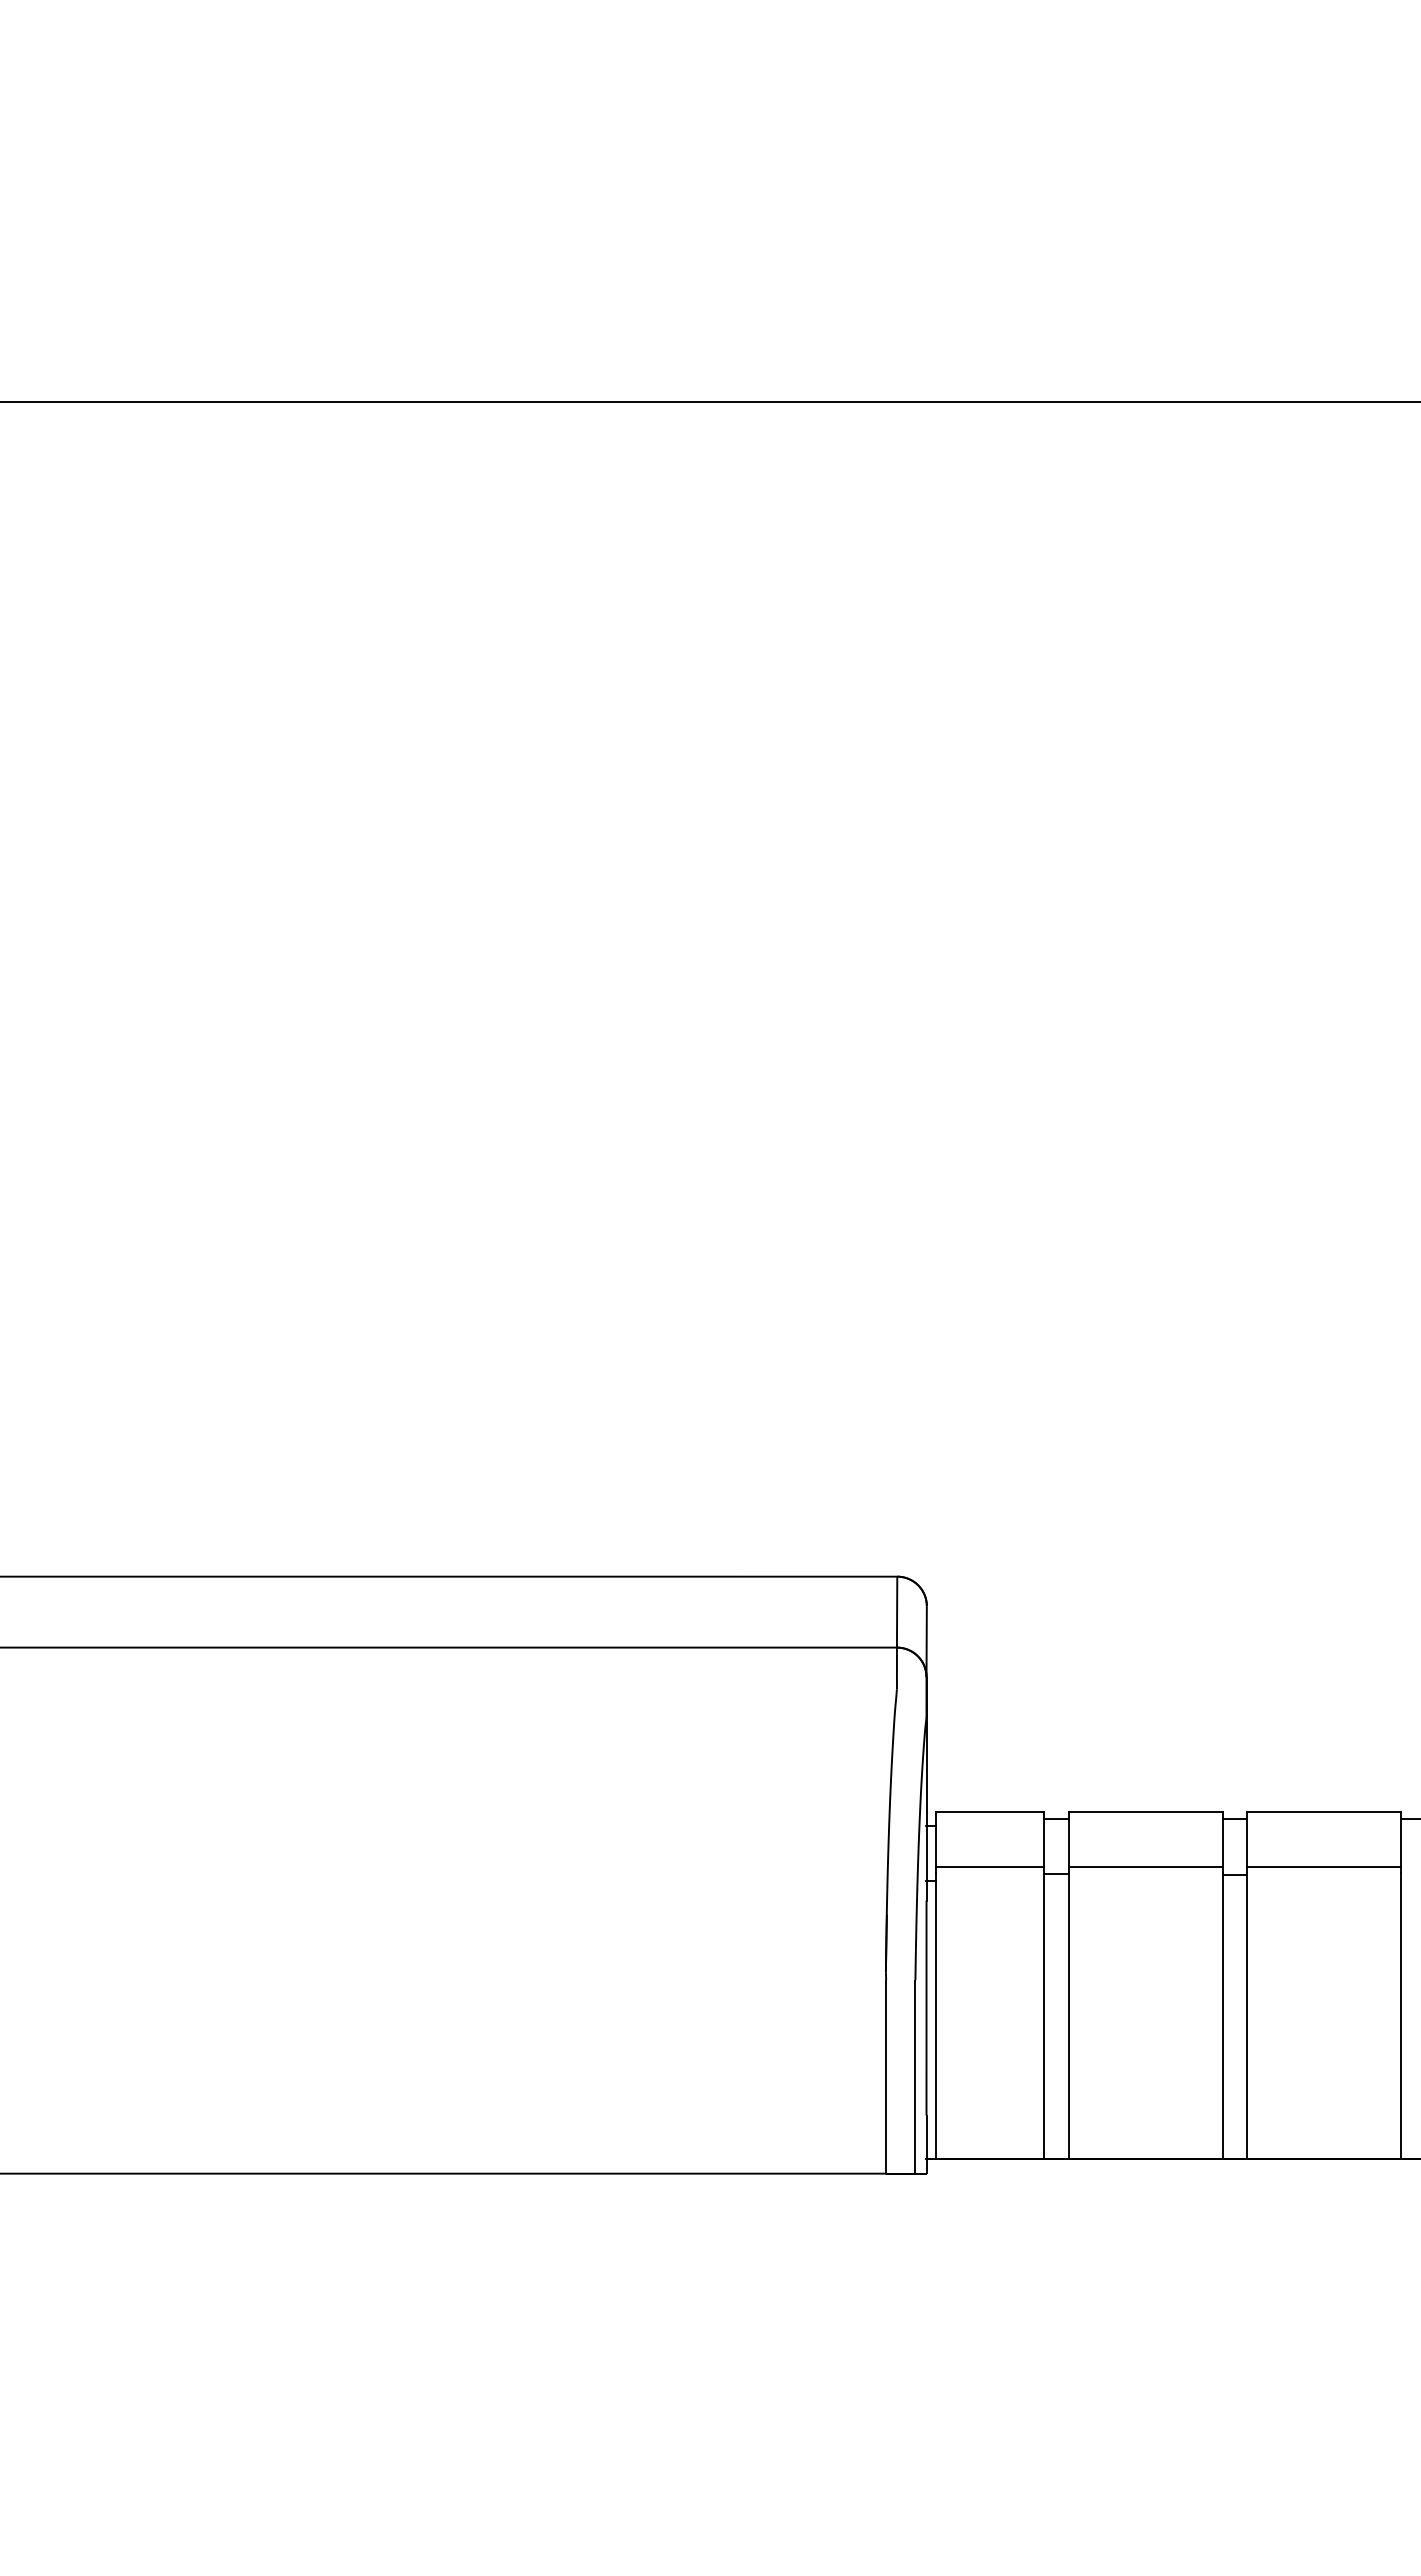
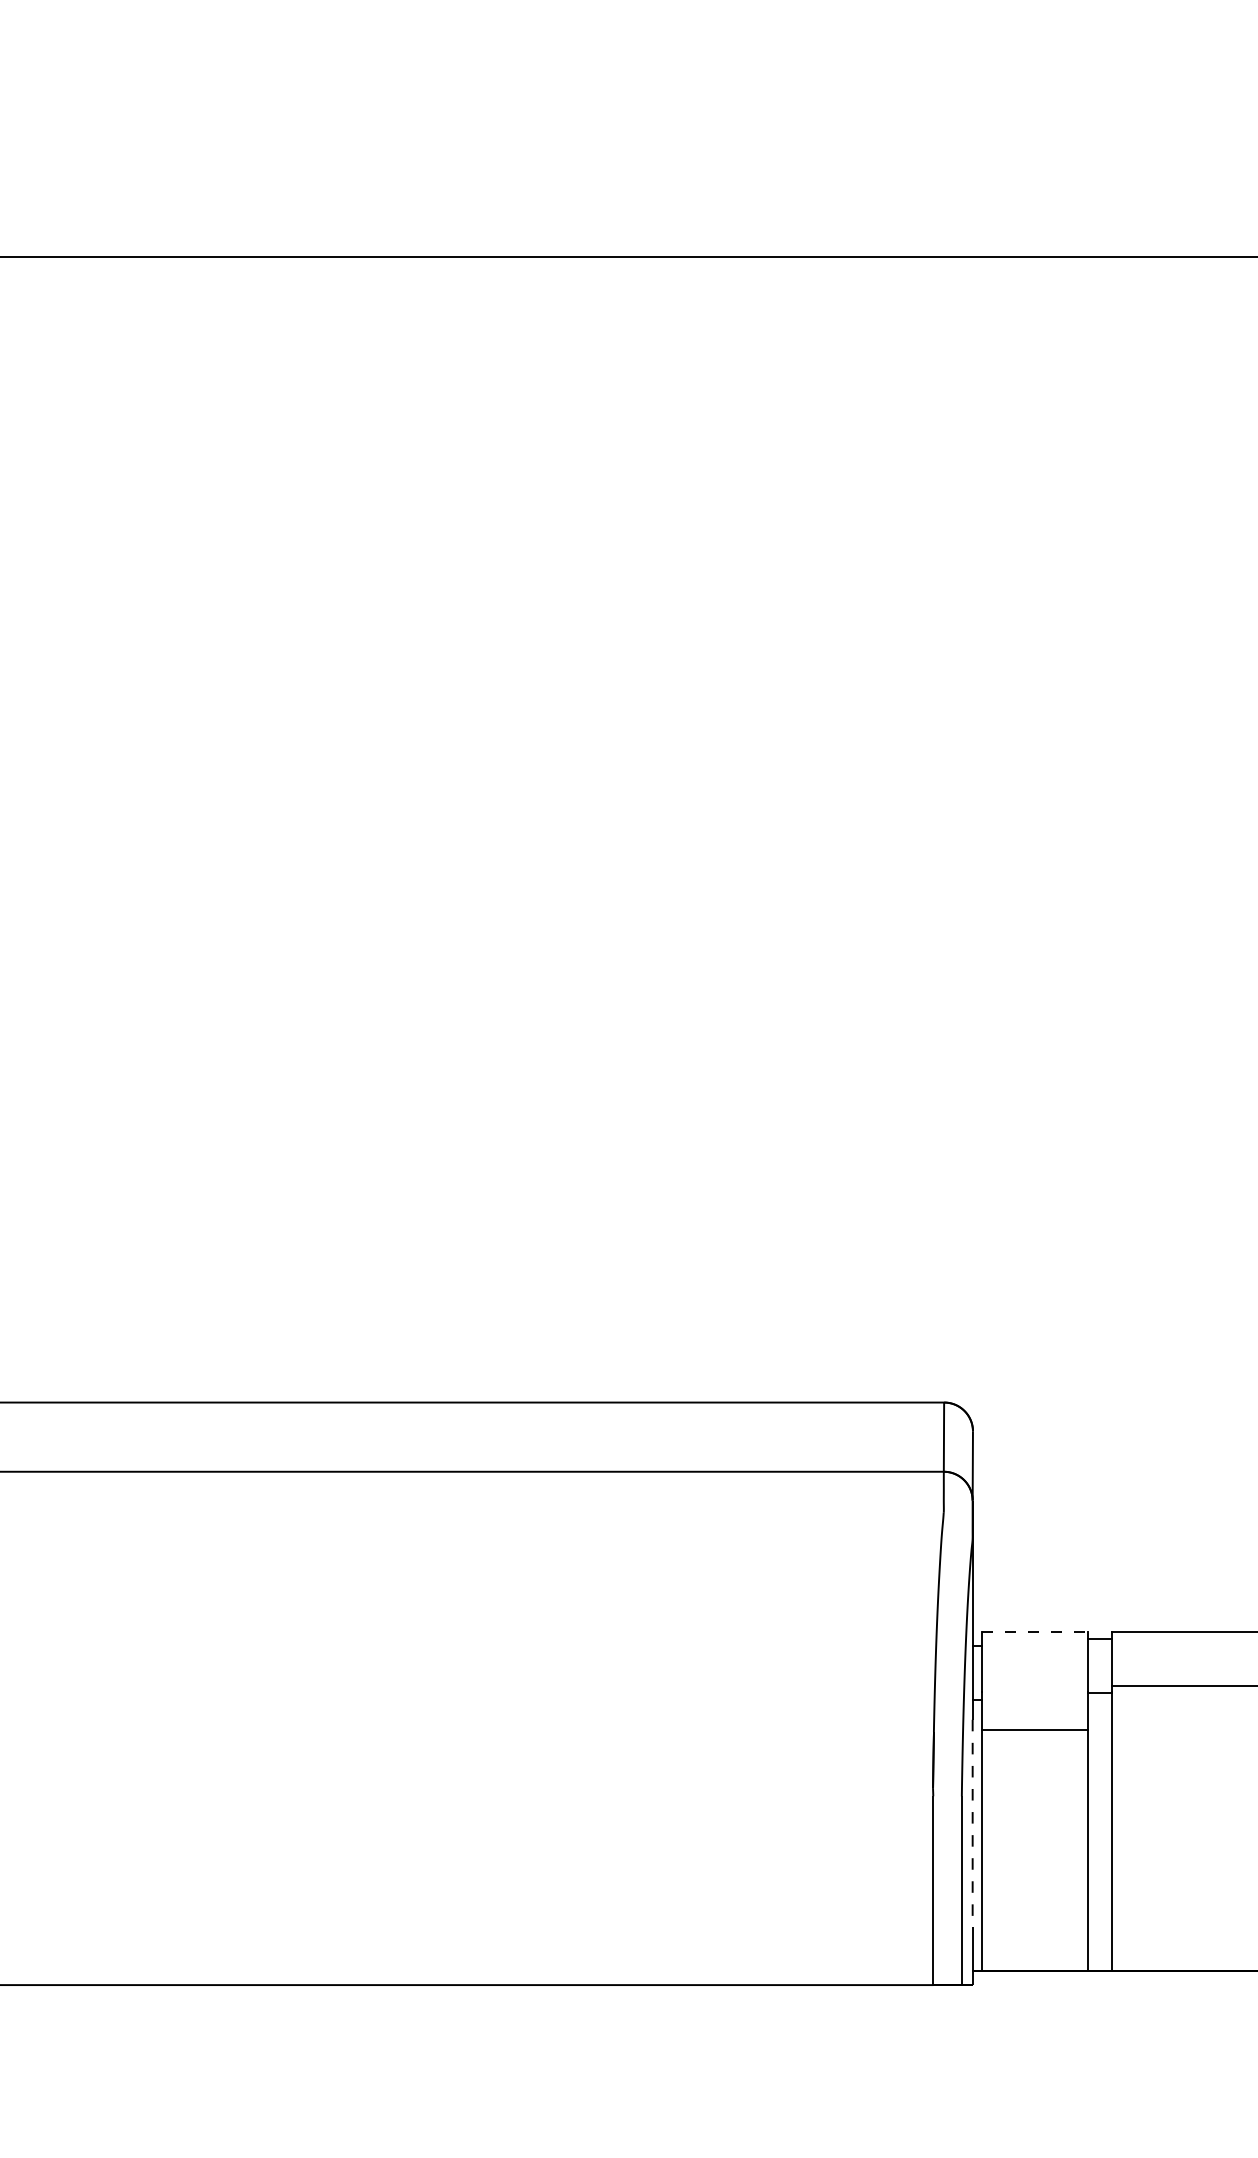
line: (990, 1811) -> (1035, 1631), solid -> dashed
line: (989, 1867) -> (1034, 1730), moved
line: (926, 2008) -> (972, 1823), solid -> dashed

